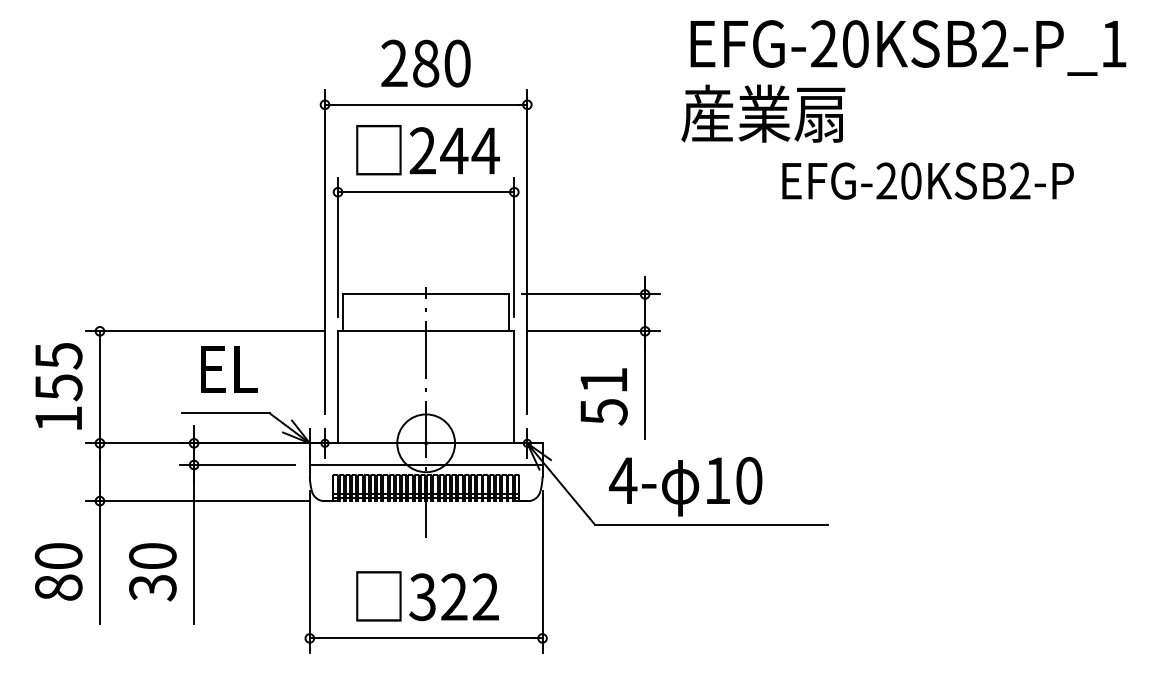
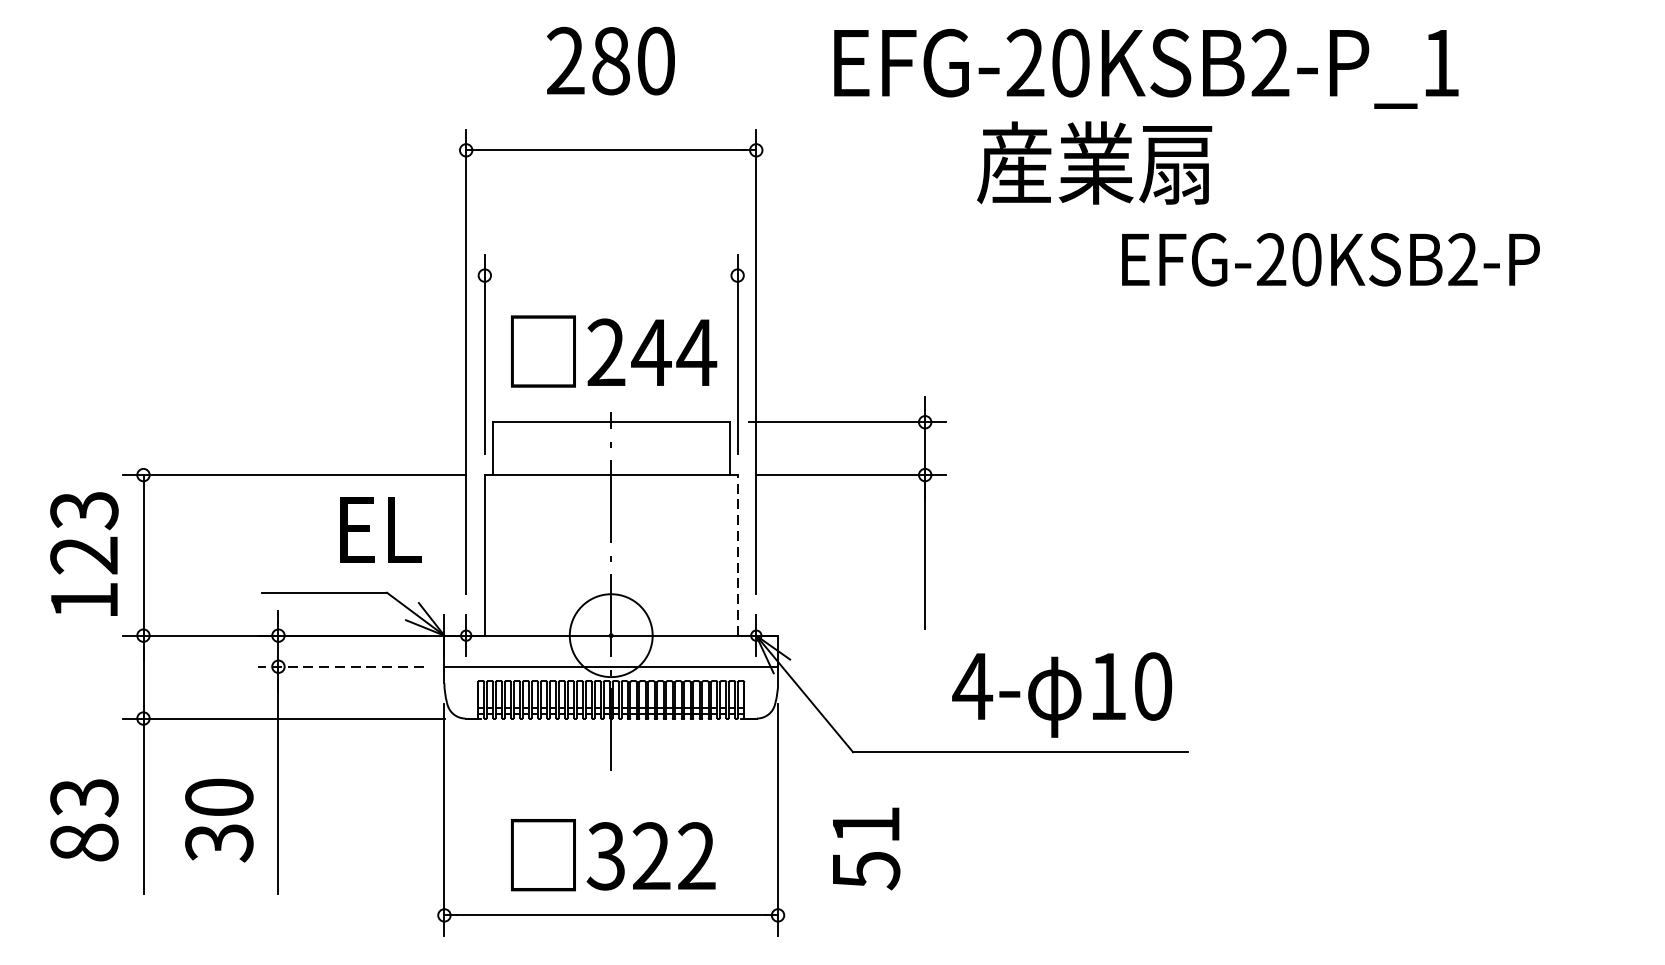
text: (908, 47) -> (1146, 68), moved
text: (425, 63) -> (610, 60), moved
text: (427, 150) -> (613, 352), moved
line: (426, 192) -> (611, 276), removed
text: (229, 369) -> (380, 529), moved
text: (58, 372) -> (84, 534), 155 -> 123
line: (514, 386) -> (737, 554), solid -> dashed
text: (603, 396) -> (865, 848), moved
line: (237, 465) -> (340, 667), solid -> dashed
text: (685, 486) -> (1061, 694), moved
text: (58, 556) -> (84, 797), 80 -> 83

